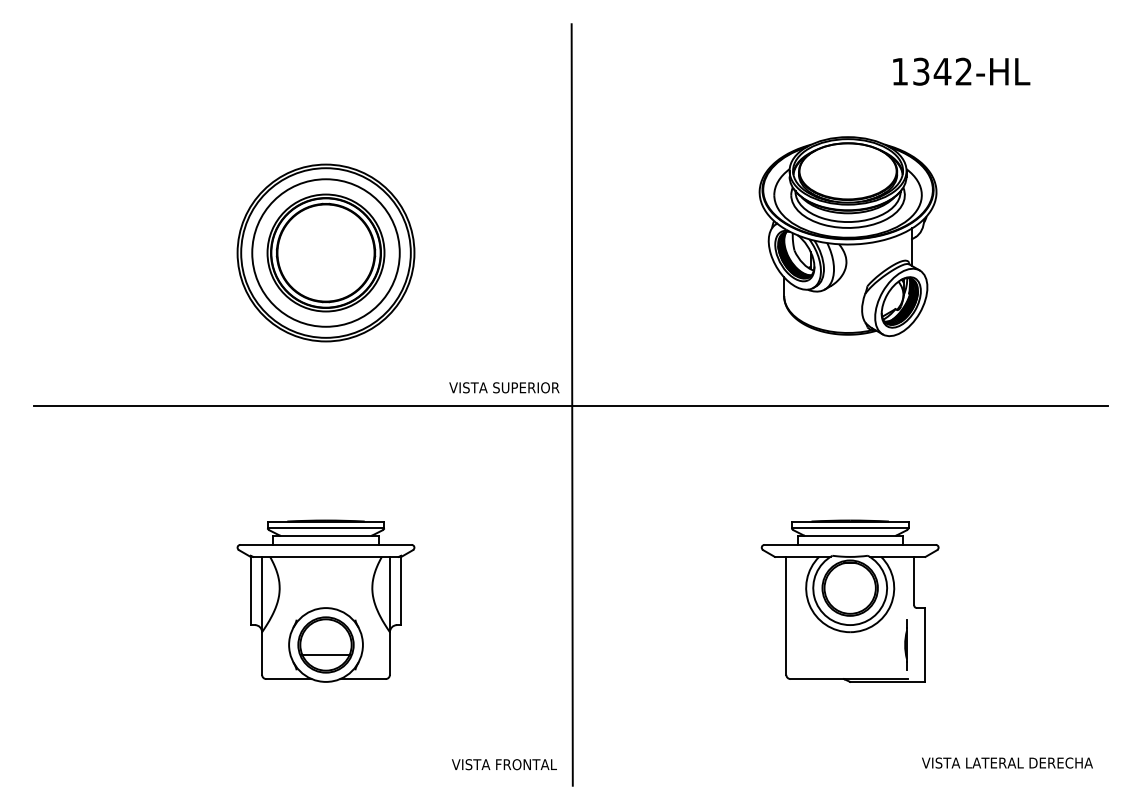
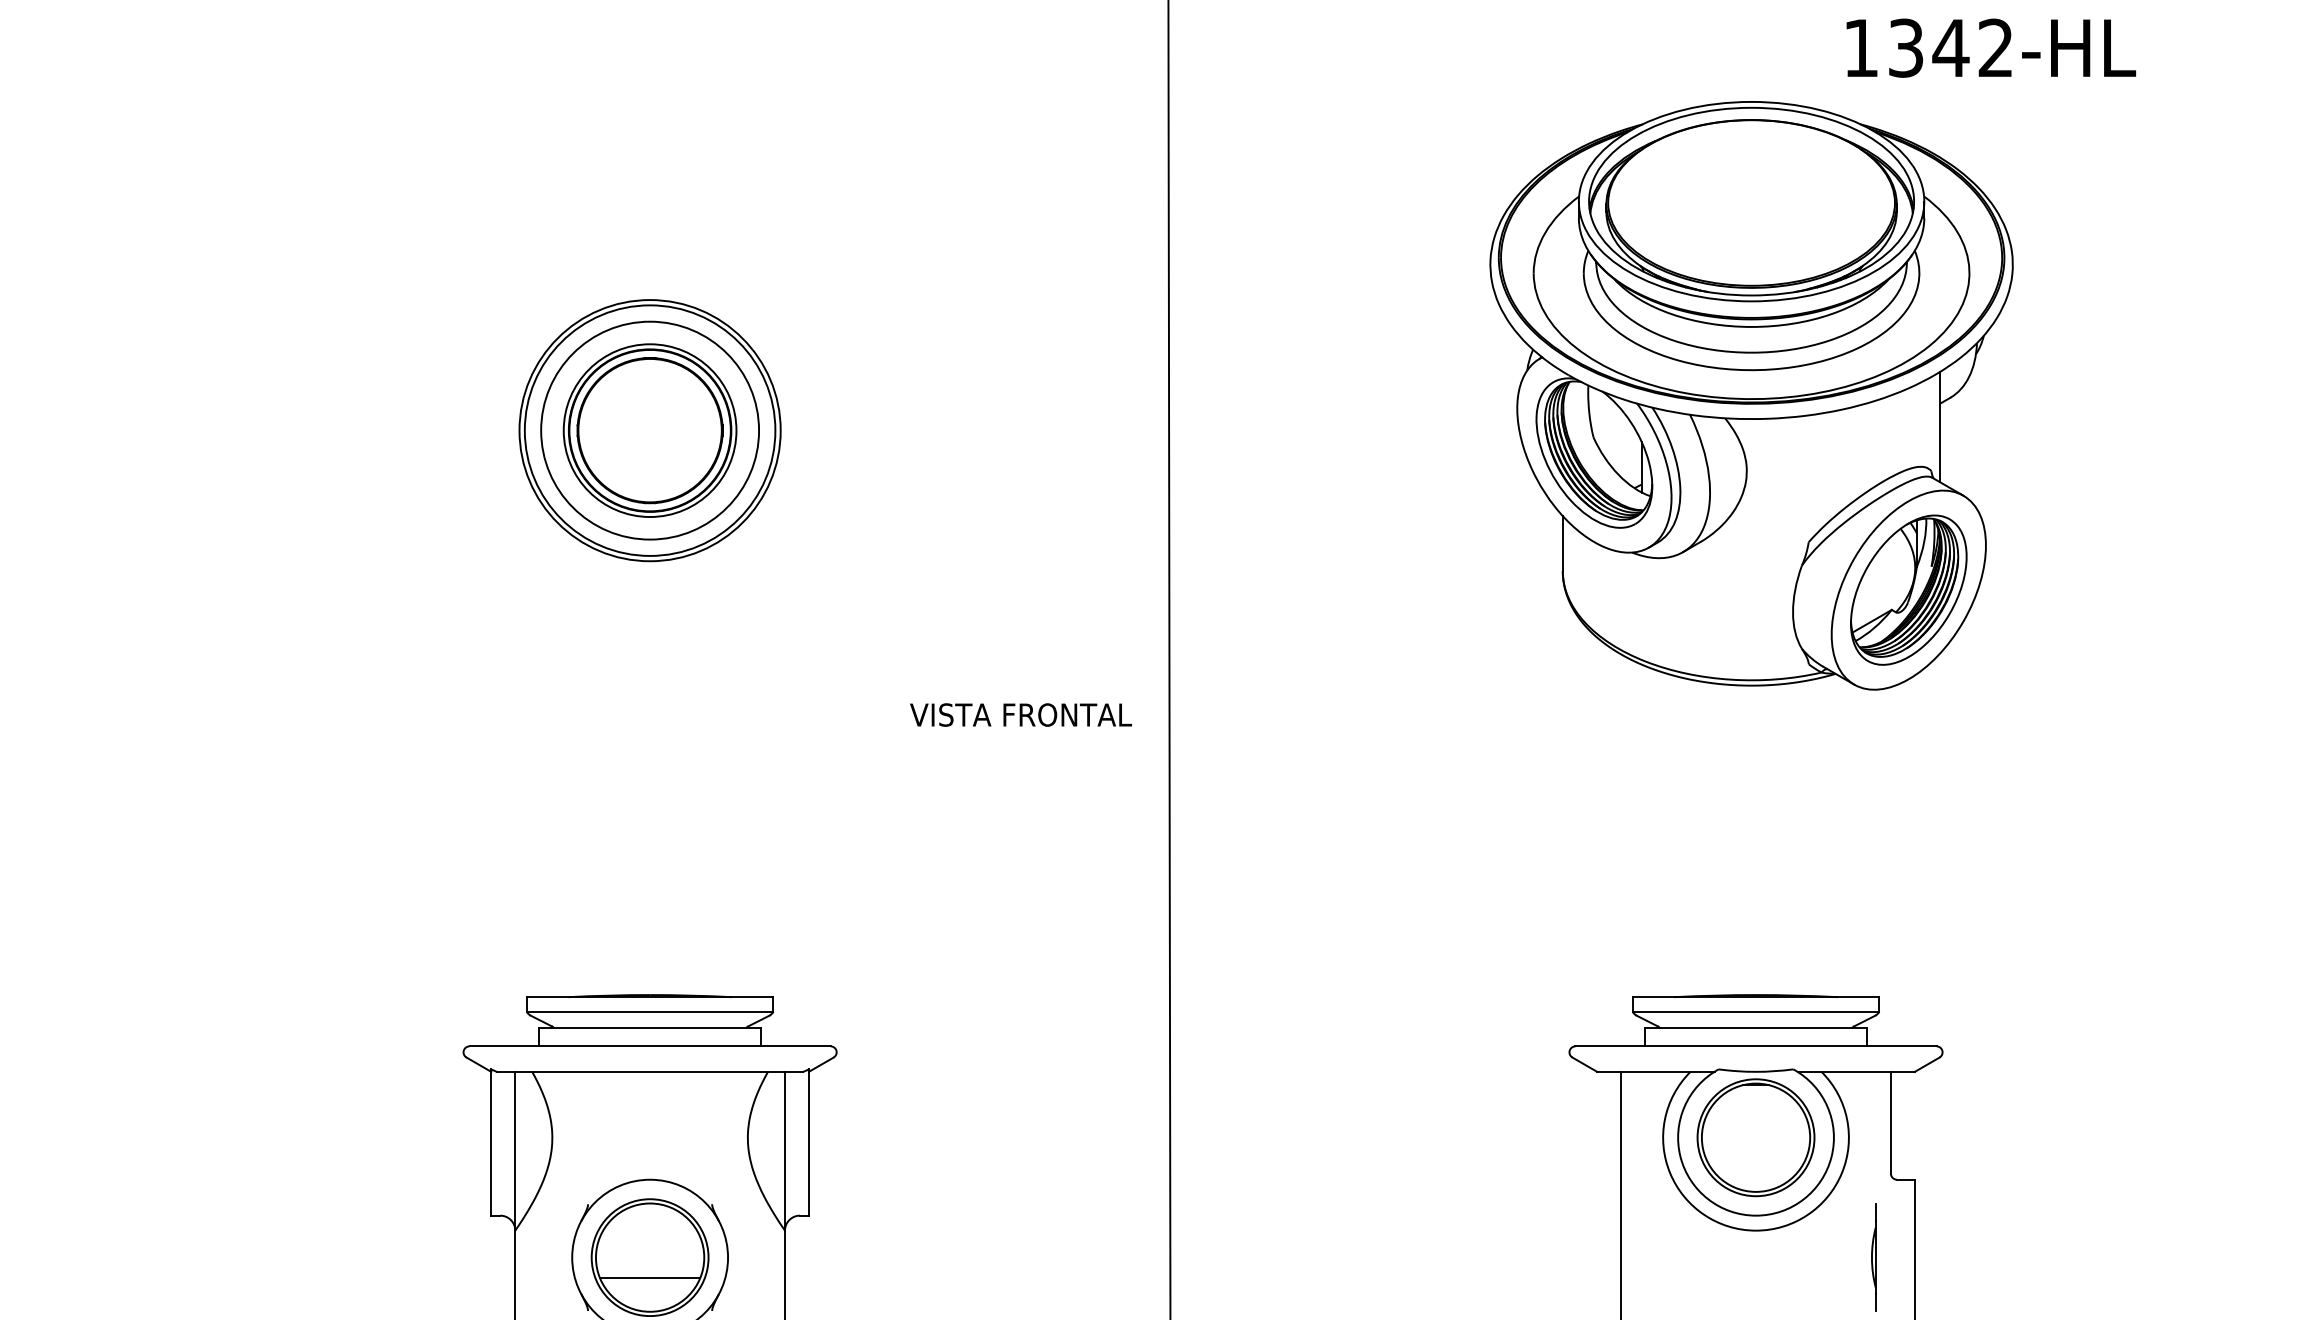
part: (847, 236) -> (1750, 395), size x1.4
part: (325, 252) -> (649, 429), size x0.7
text: (526, 387) -> (1073, 714), VISTA SUPERIOR -> VISTA FRONTAL
line: (570, 405) -> (1165, 752), removed

